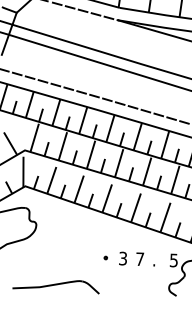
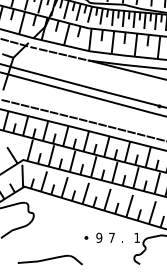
text: (123, 258) -> (99, 237), 3 -> 9
text: (173, 259) -> (136, 237), 5 -> 1

